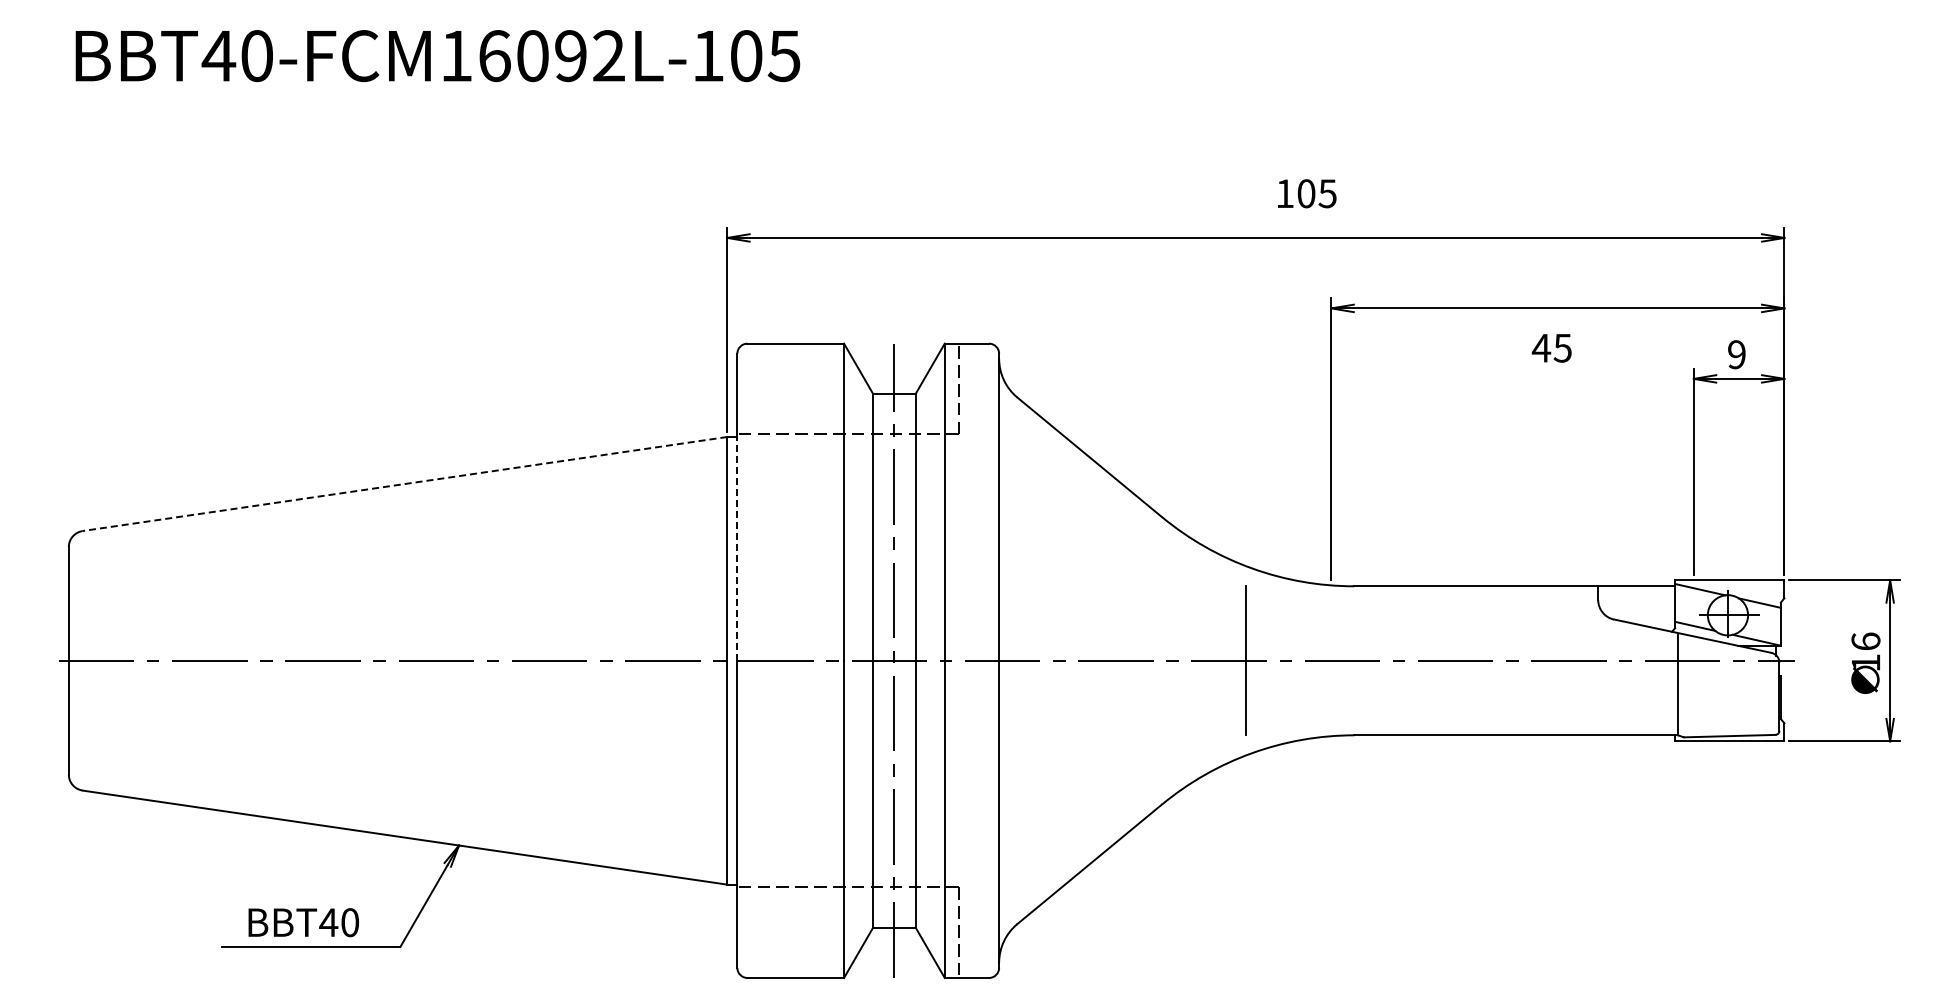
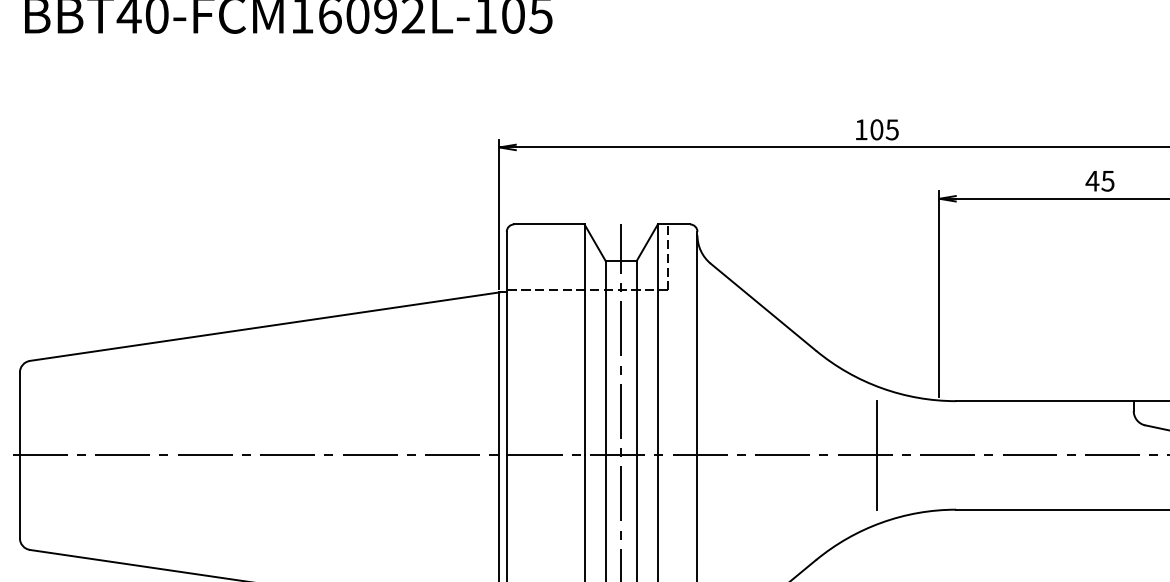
text: (1307, 193) -> (877, 129), moved
text: (1551, 348) -> (1099, 181), moved
line: (404, 484) -> (264, 327), dashed -> solid
line: (737, 548) -> (506, 373), dashed -> solid

